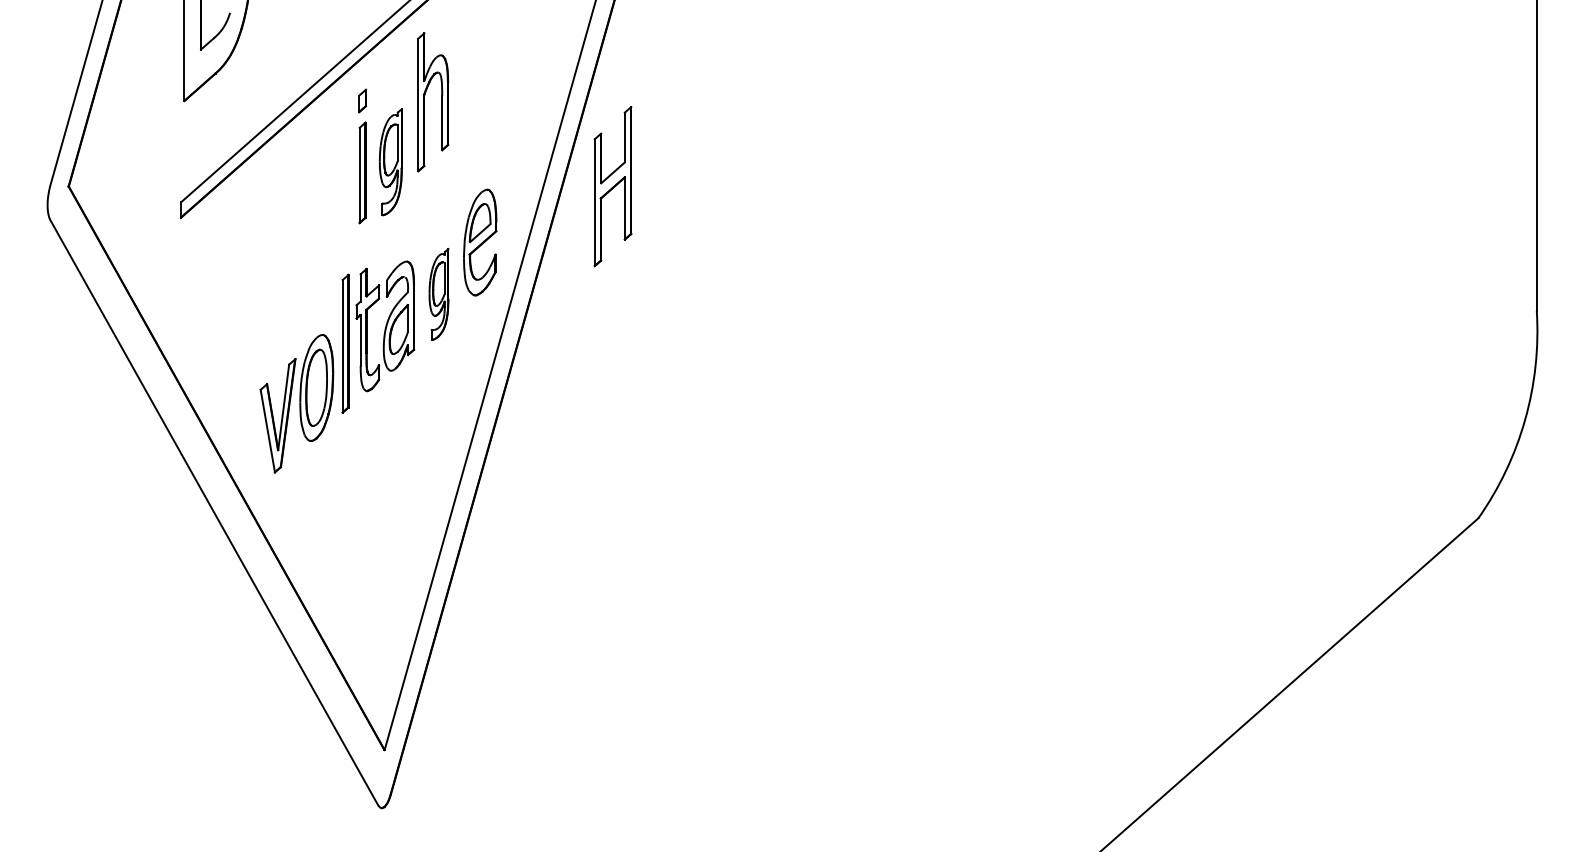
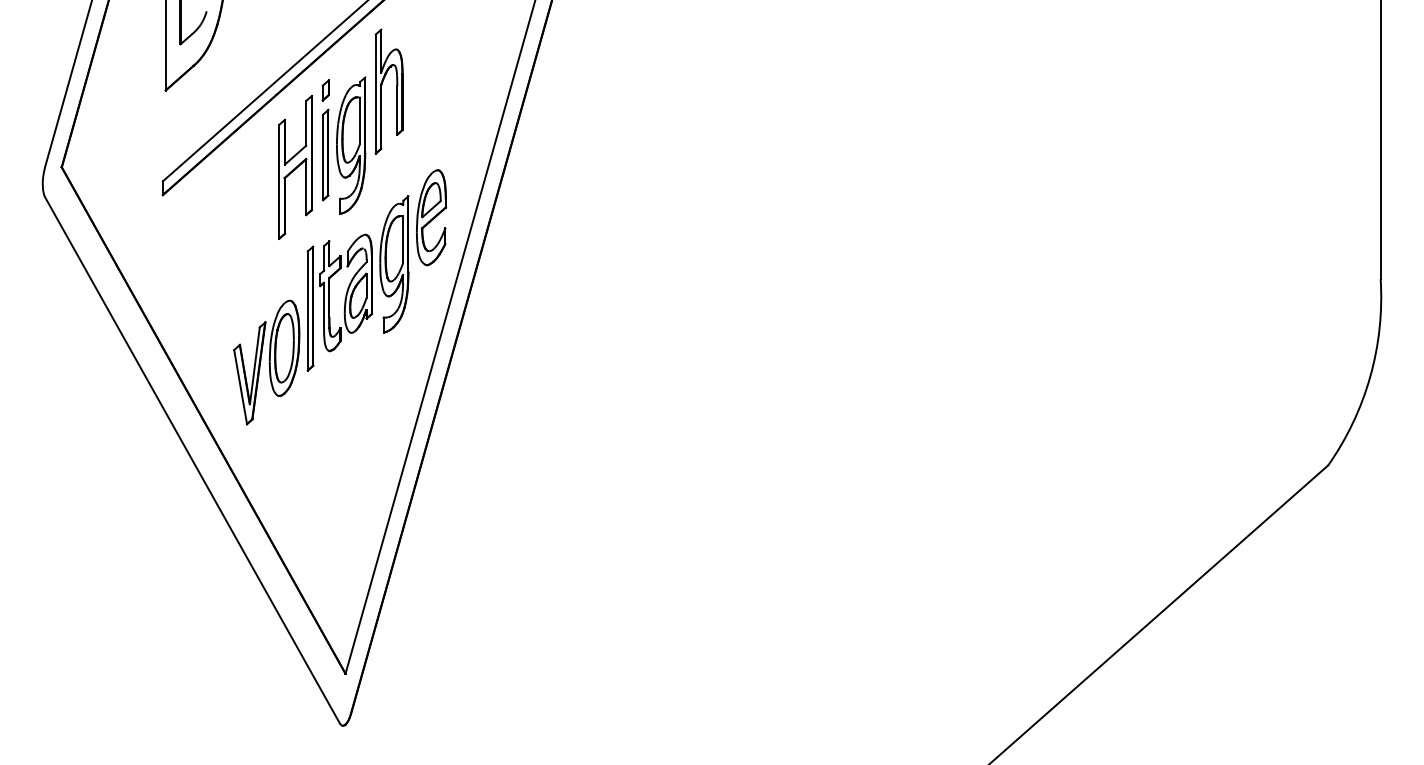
part: (390, 161) -> (350, 144), size x1.43
part: (612, 186) -> (295, 167), moved
part: (438, 294) -> (393, 264), size x1.67

